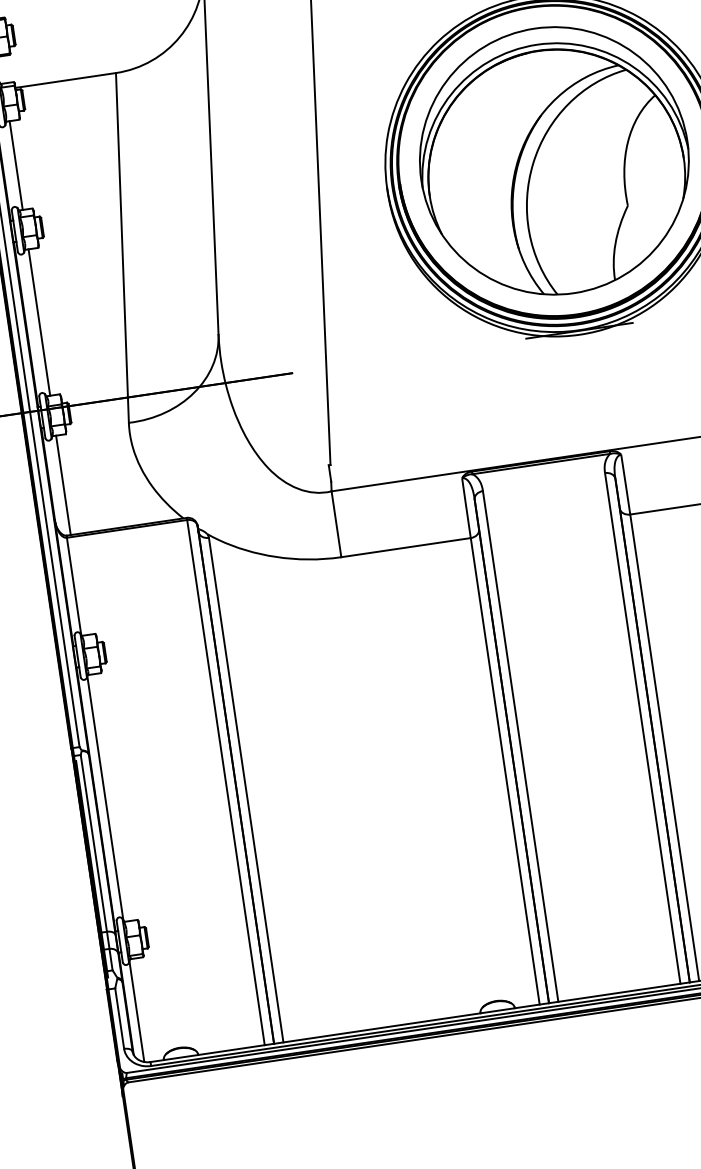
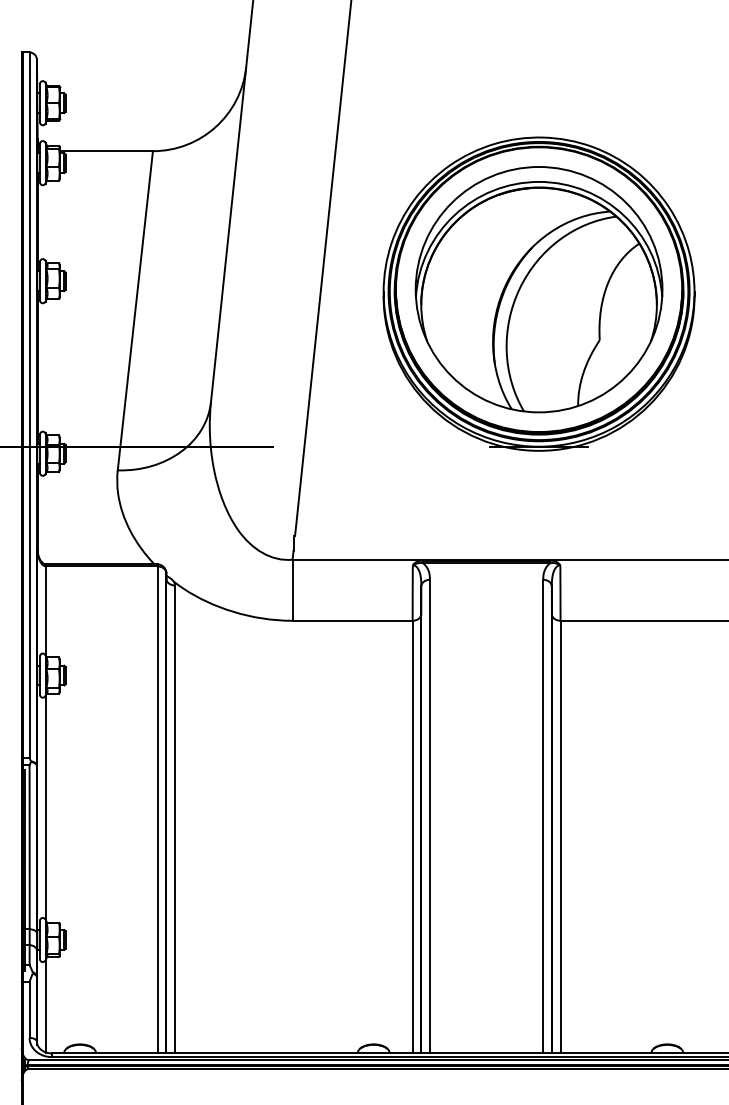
line: (16, 165) -> (50, 221), removed
line: (39, 322) -> (50, 367), removed
line: (63, 485) -> (50, 518), removed

